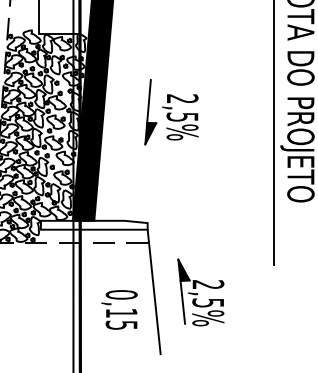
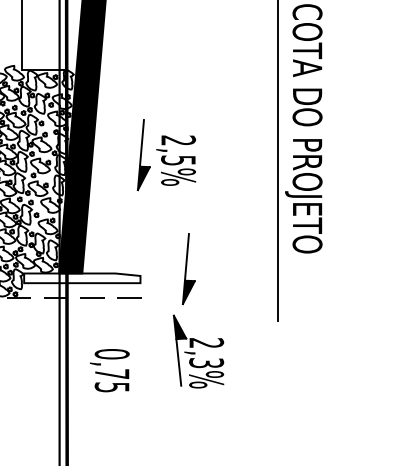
part: (191, 217) -> (188, 269), added
line: (154, 291) -> (147, 350), removed
text: (208, 303) -> (206, 363), 2,5% -> 2,3%
text: (121, 312) -> (112, 373), 0,15 -> 0,75

